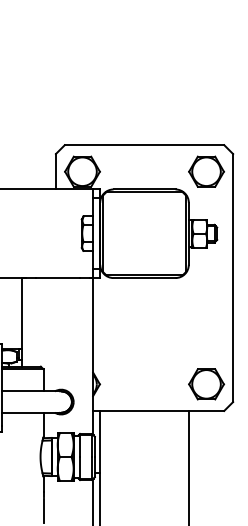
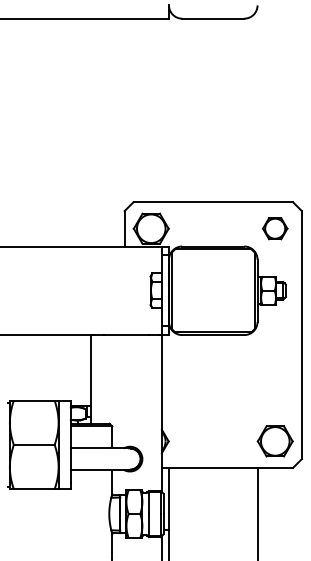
part: (205, 171) -> (274, 228), size x0.7

